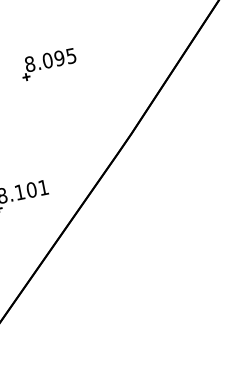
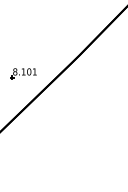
part: (49, 62) -> (48, 15), removed

